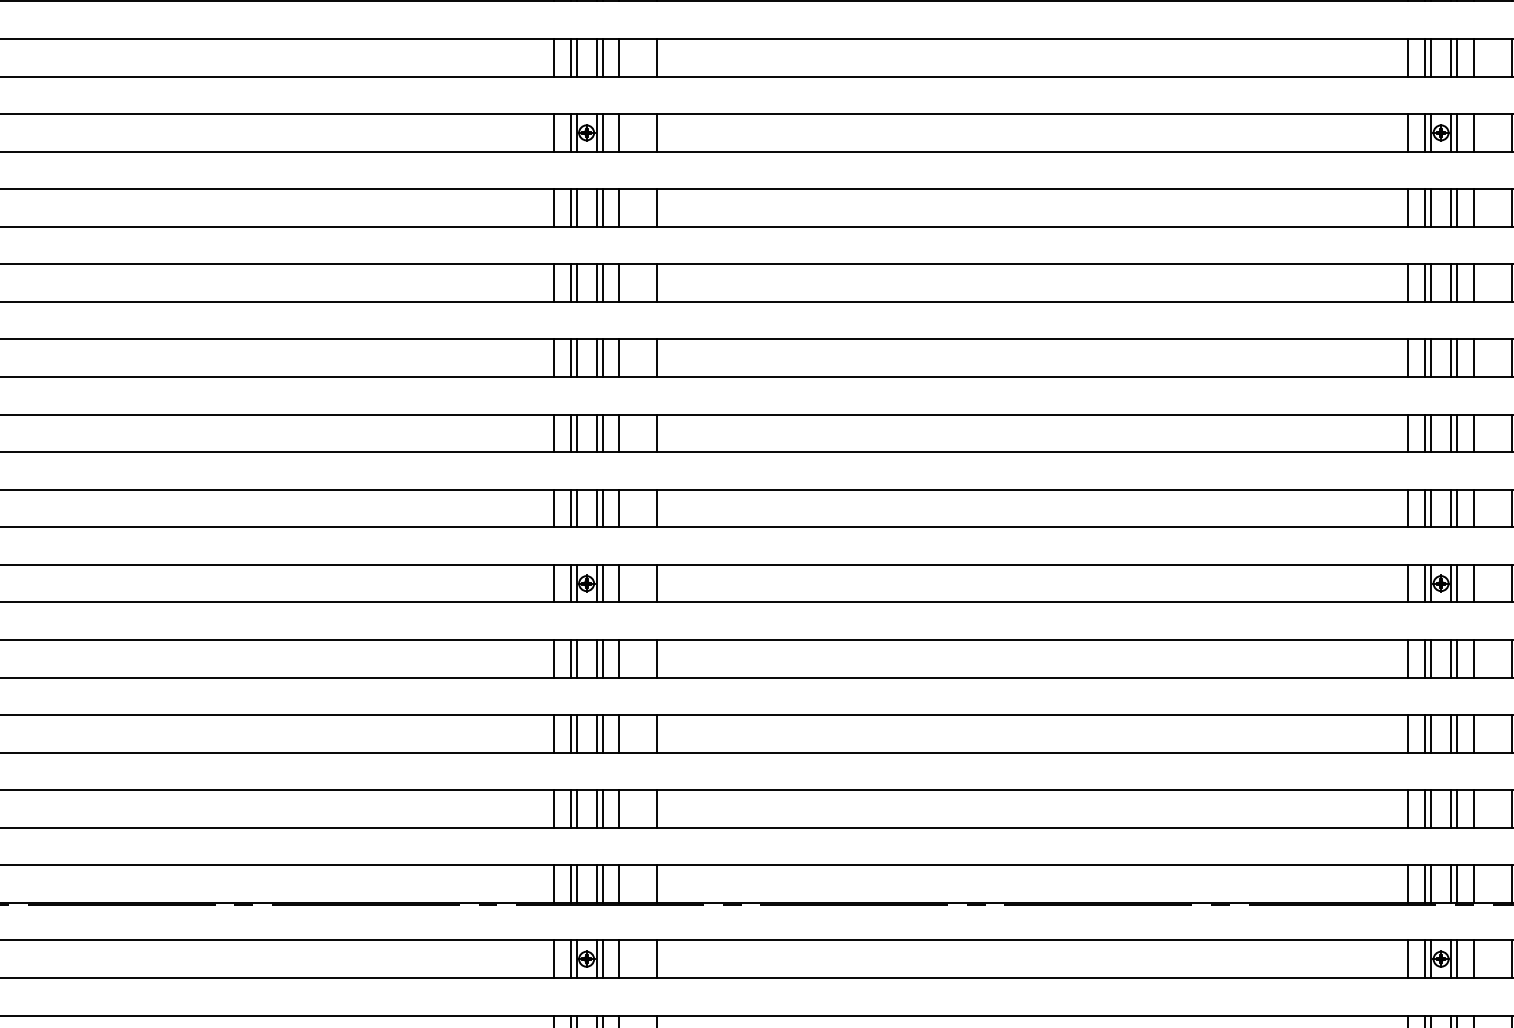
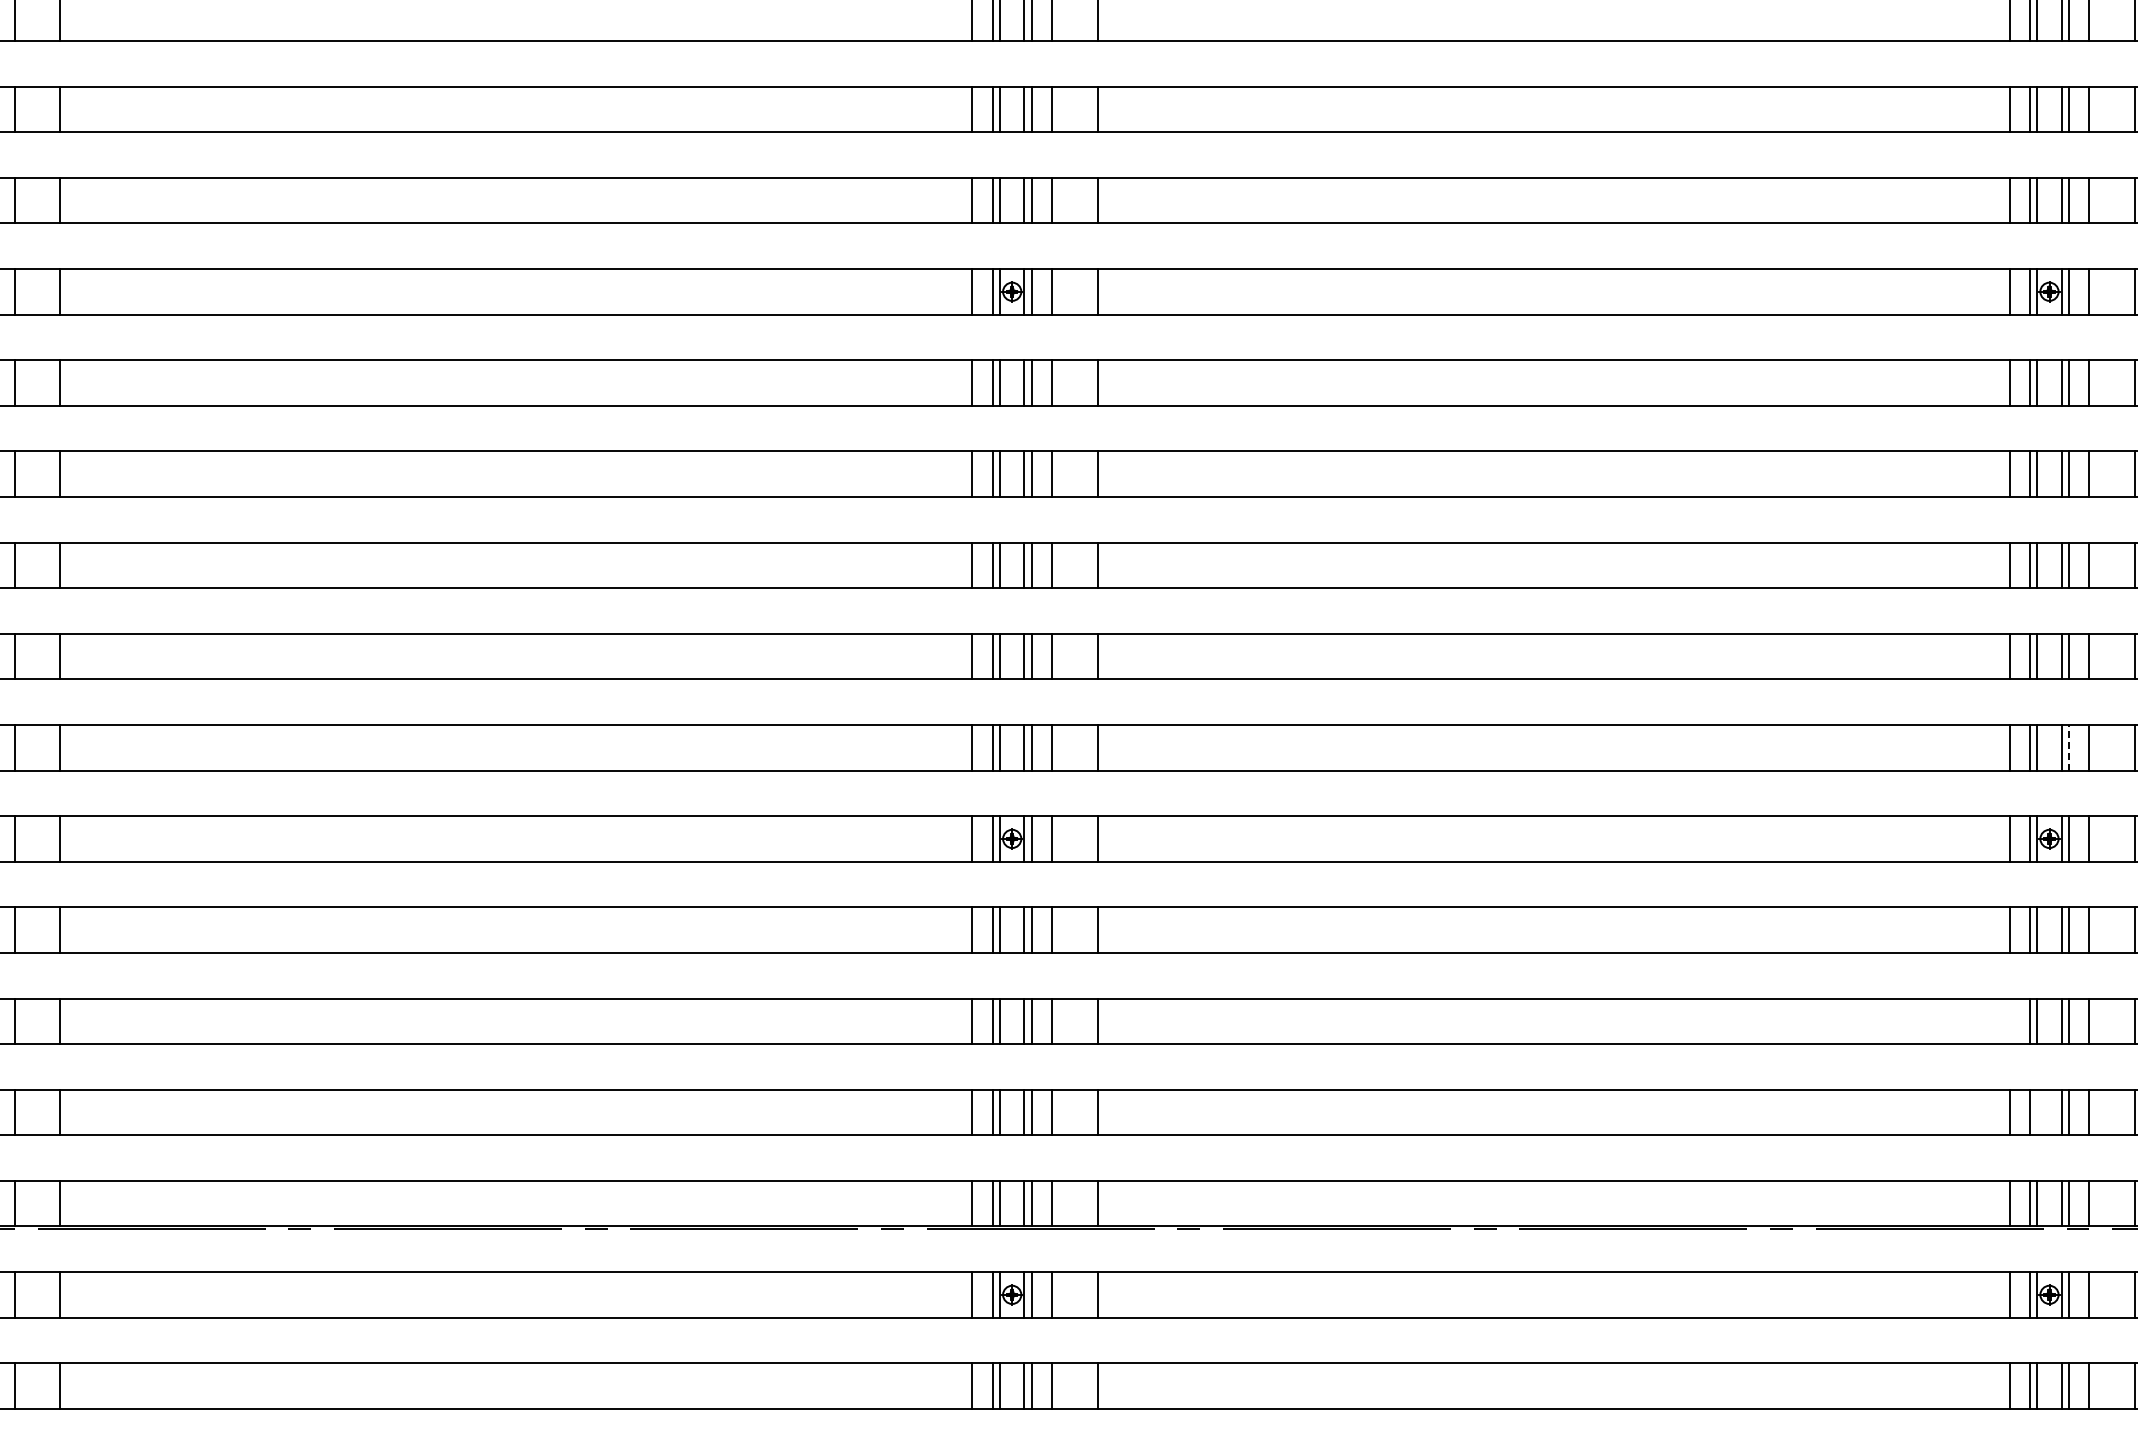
line: (1456, 508) -> (2068, 747), solid -> dashed
line: (1408, 734) -> (2009, 1021), removed
line: (1431, 808) -> (2037, 1112), removed

